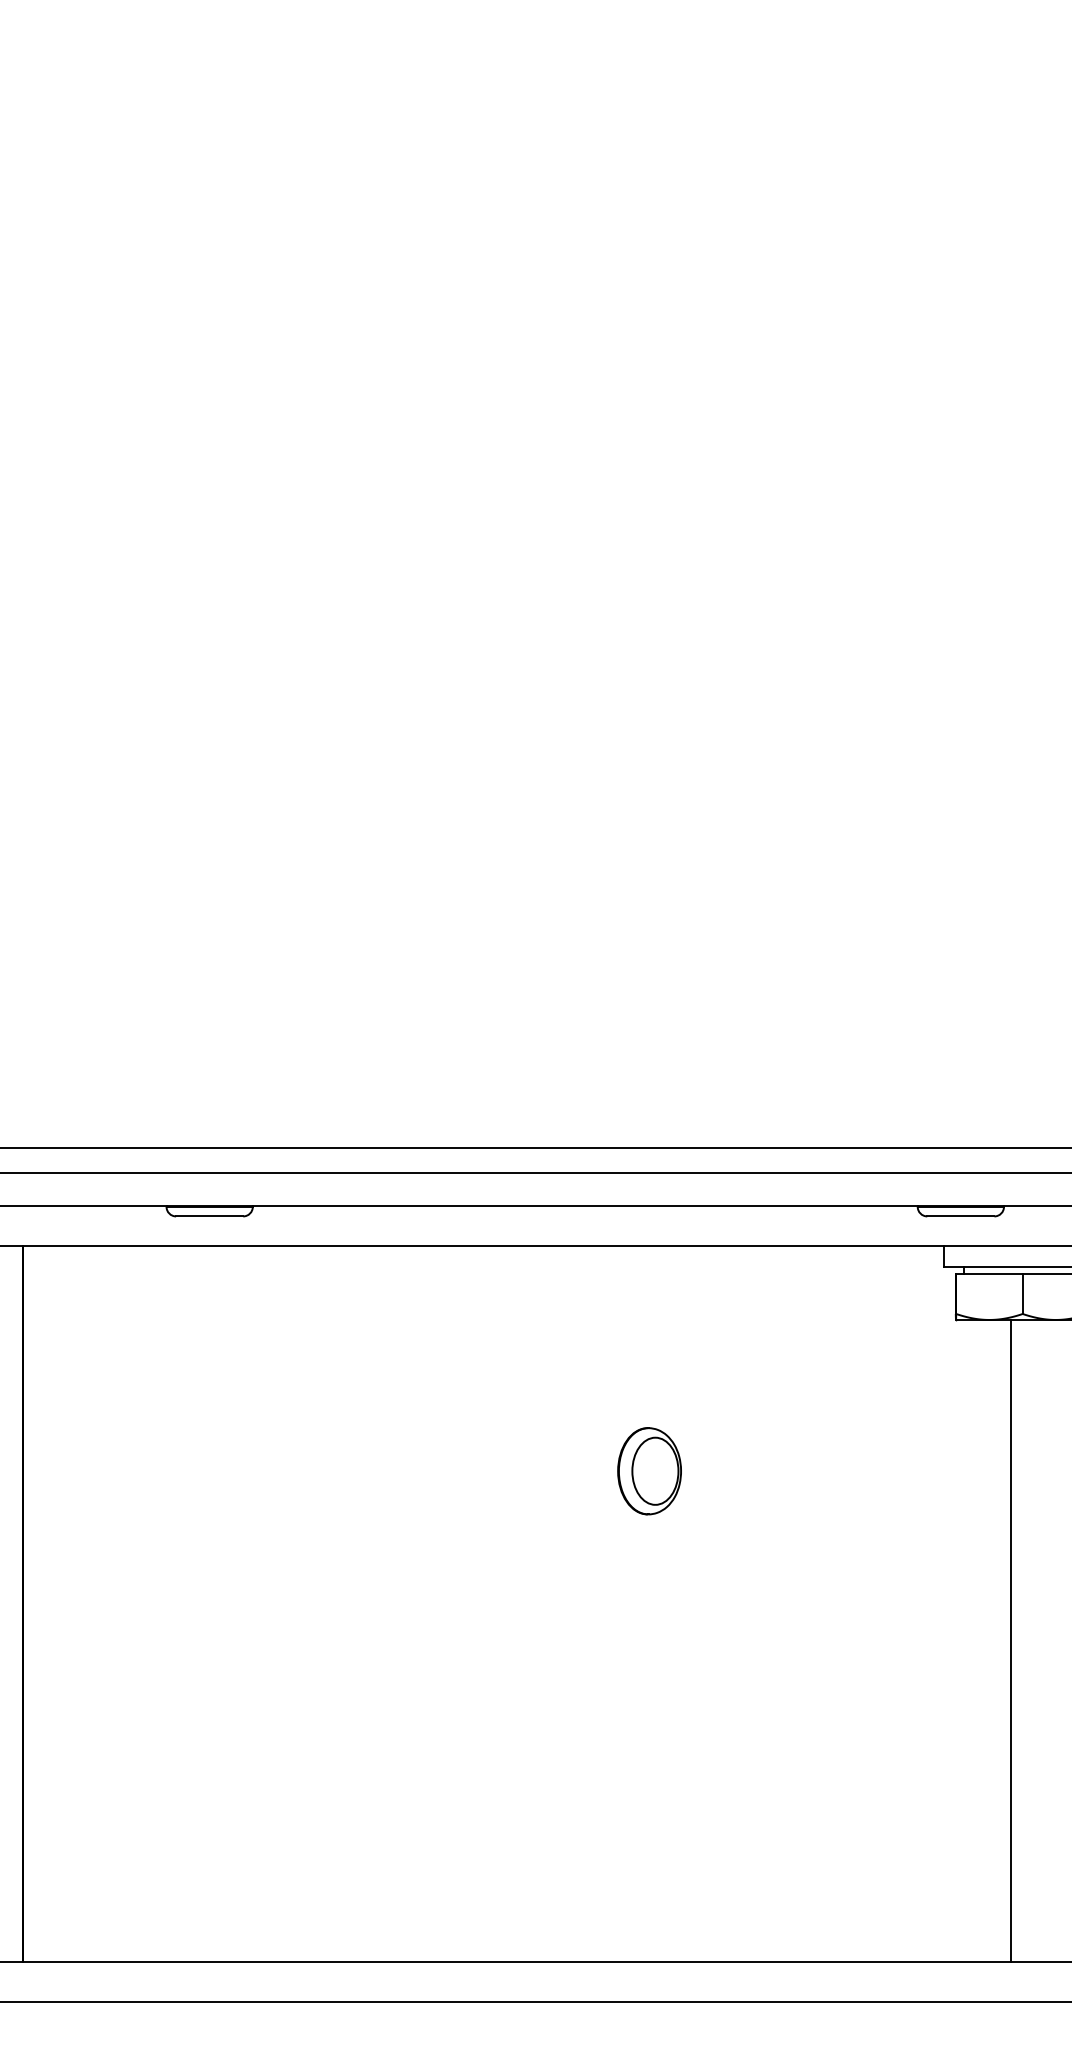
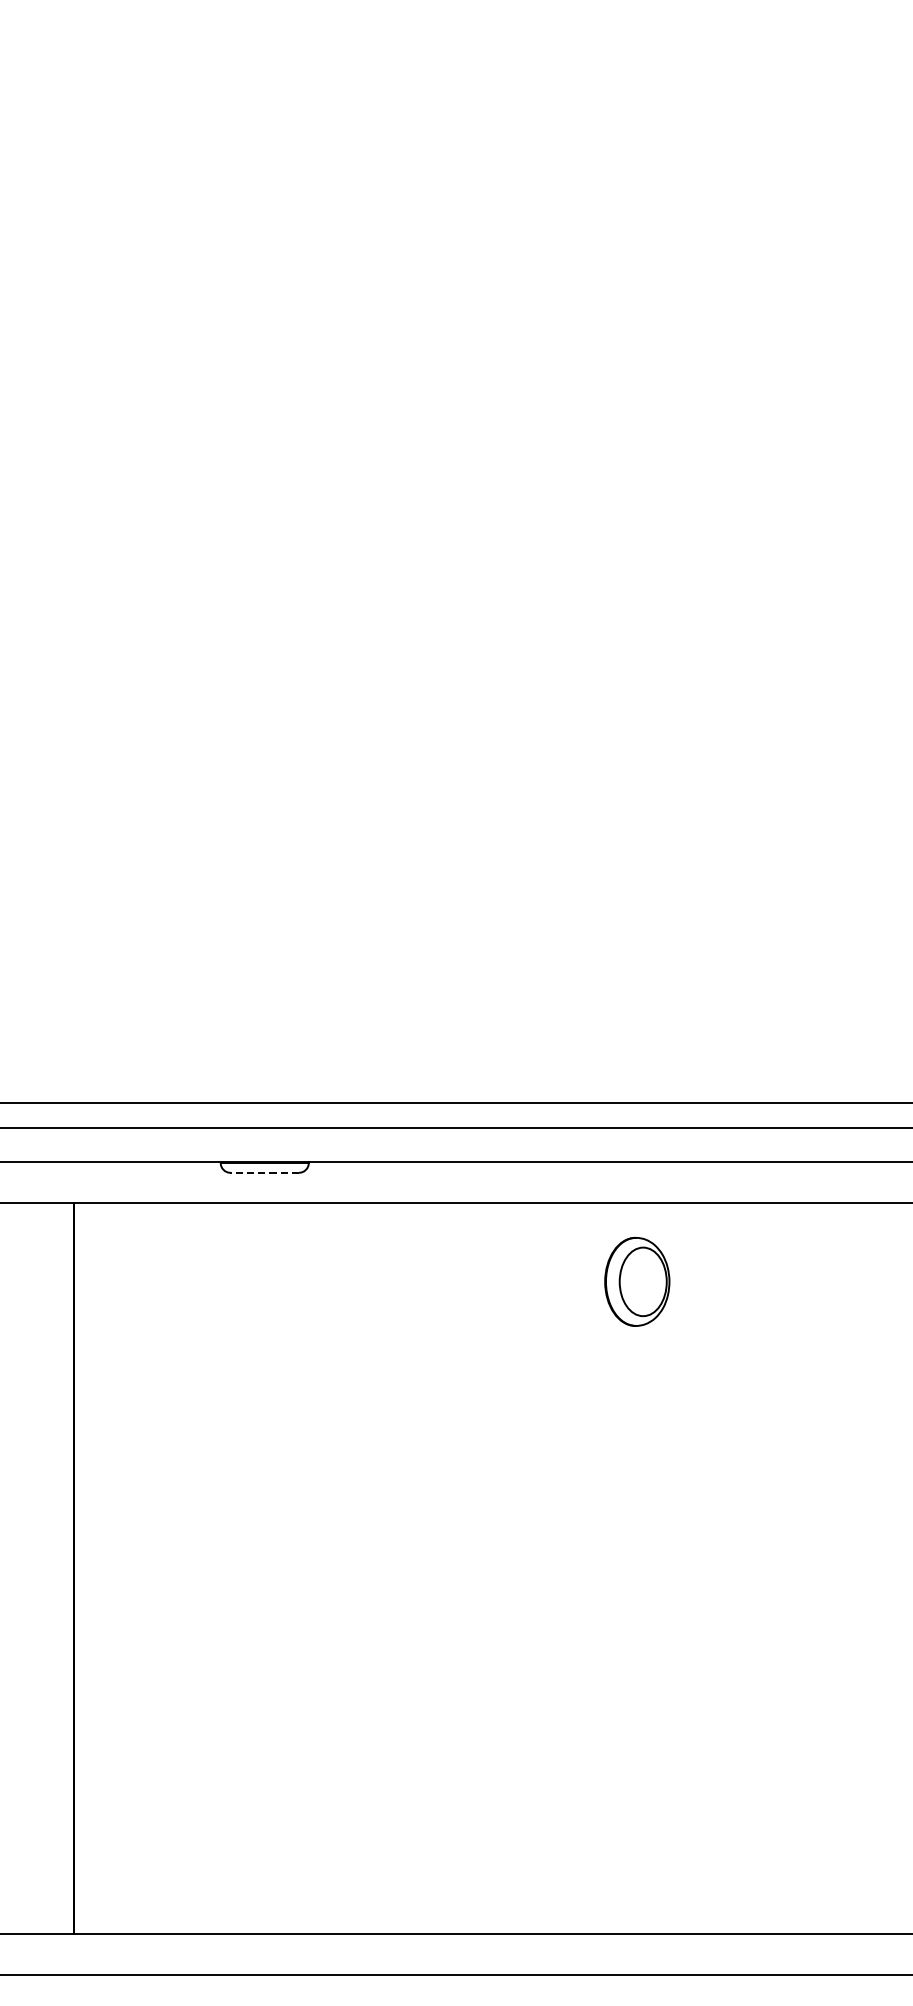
line: (209, 1216) -> (264, 1172), solid -> dashed
part: (649, 1471) -> (637, 1282), moved

